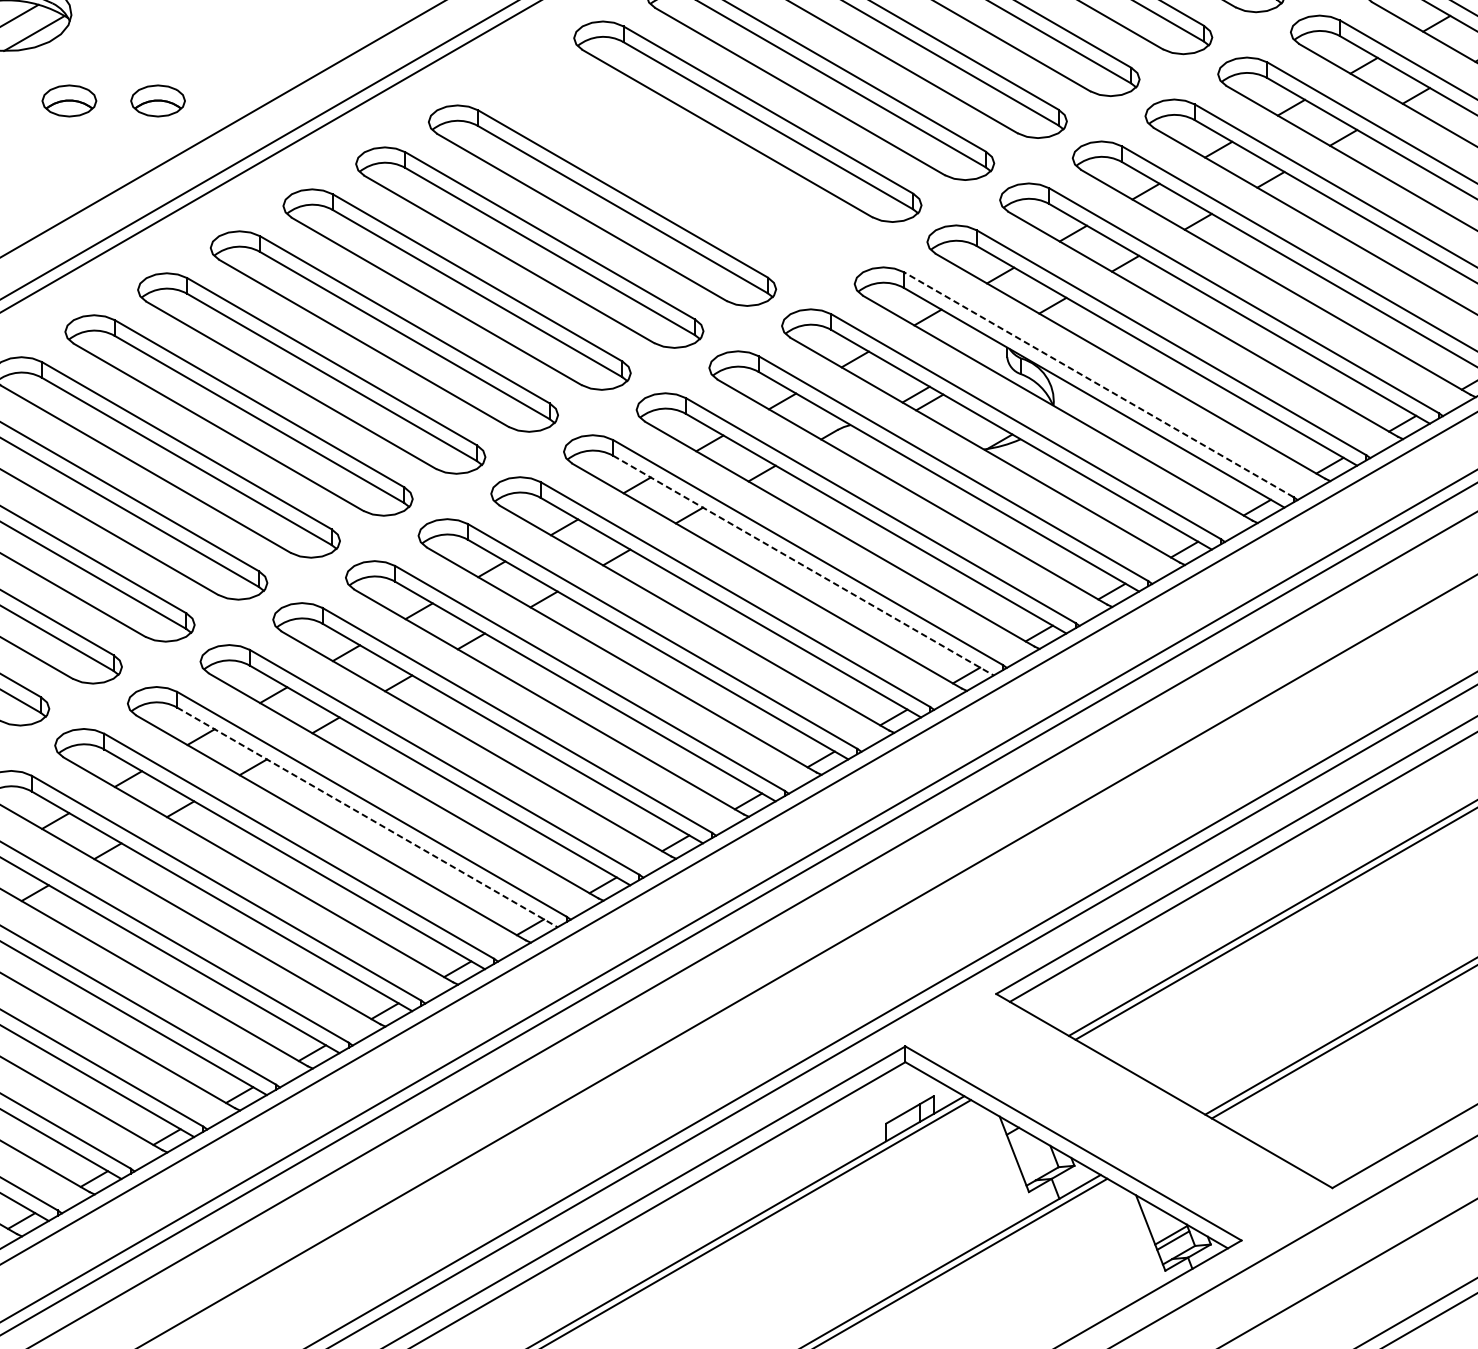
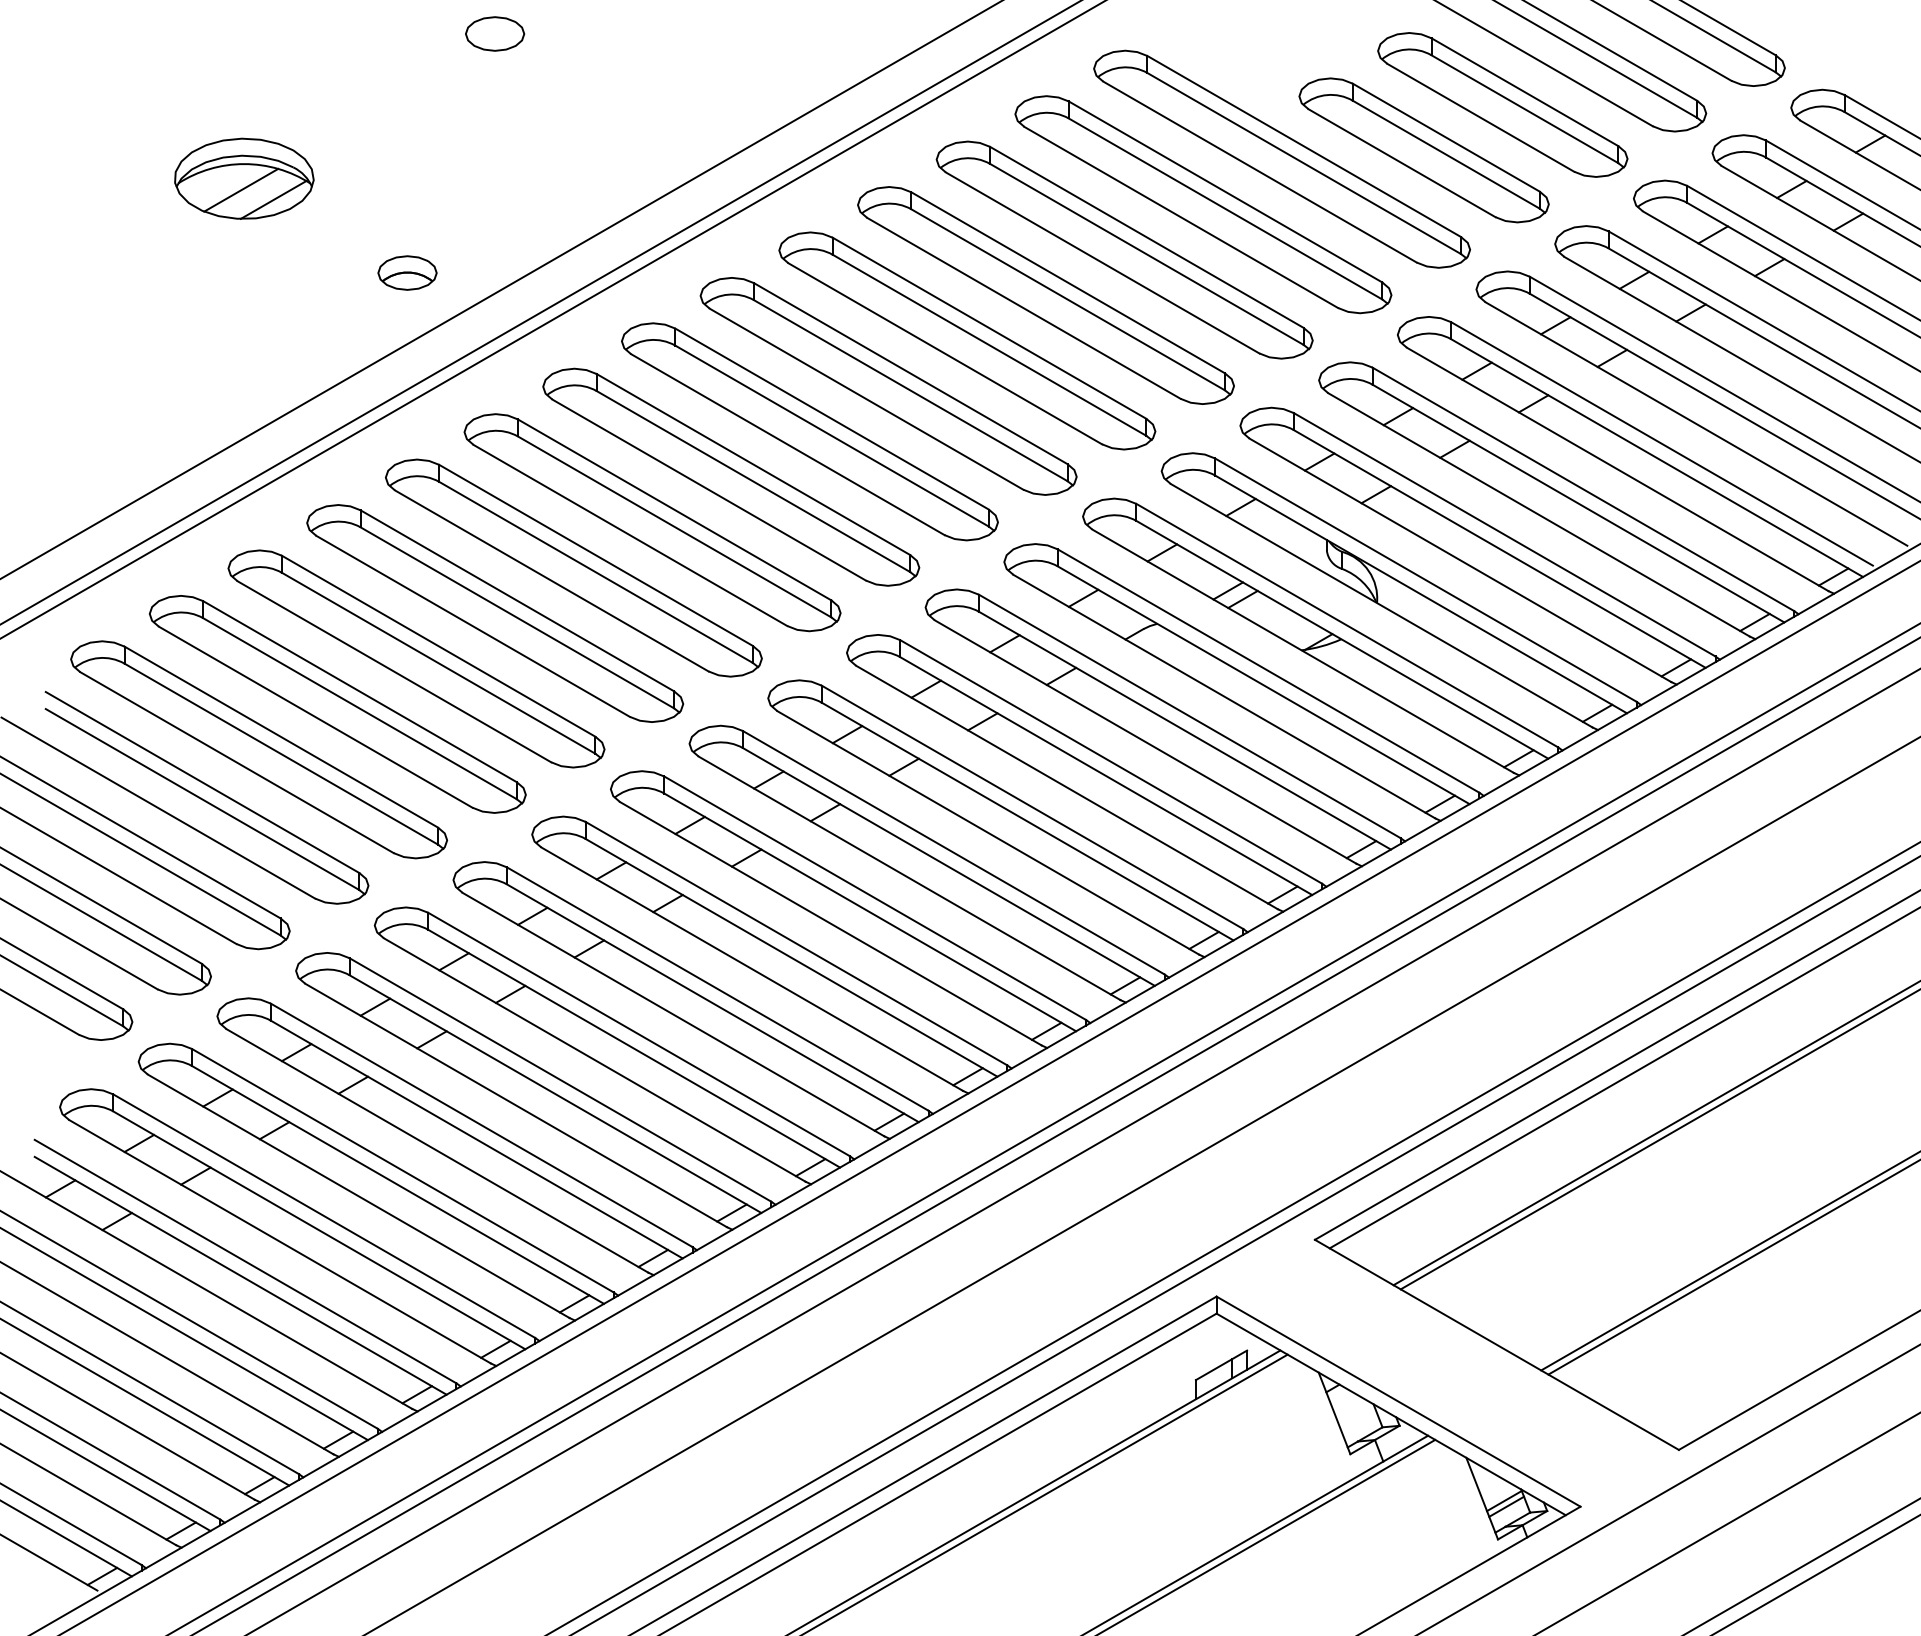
part: (69, 100) -> (311, 272), removed
part: (675, 163) -> (967, 340), added
line: (1098, 384) -> (1425, 579), dashed -> solid
line: (803, 566) -> (1106, 776), dashed -> solid
line: (367, 817) -> (634, 1048), dashed -> solid

